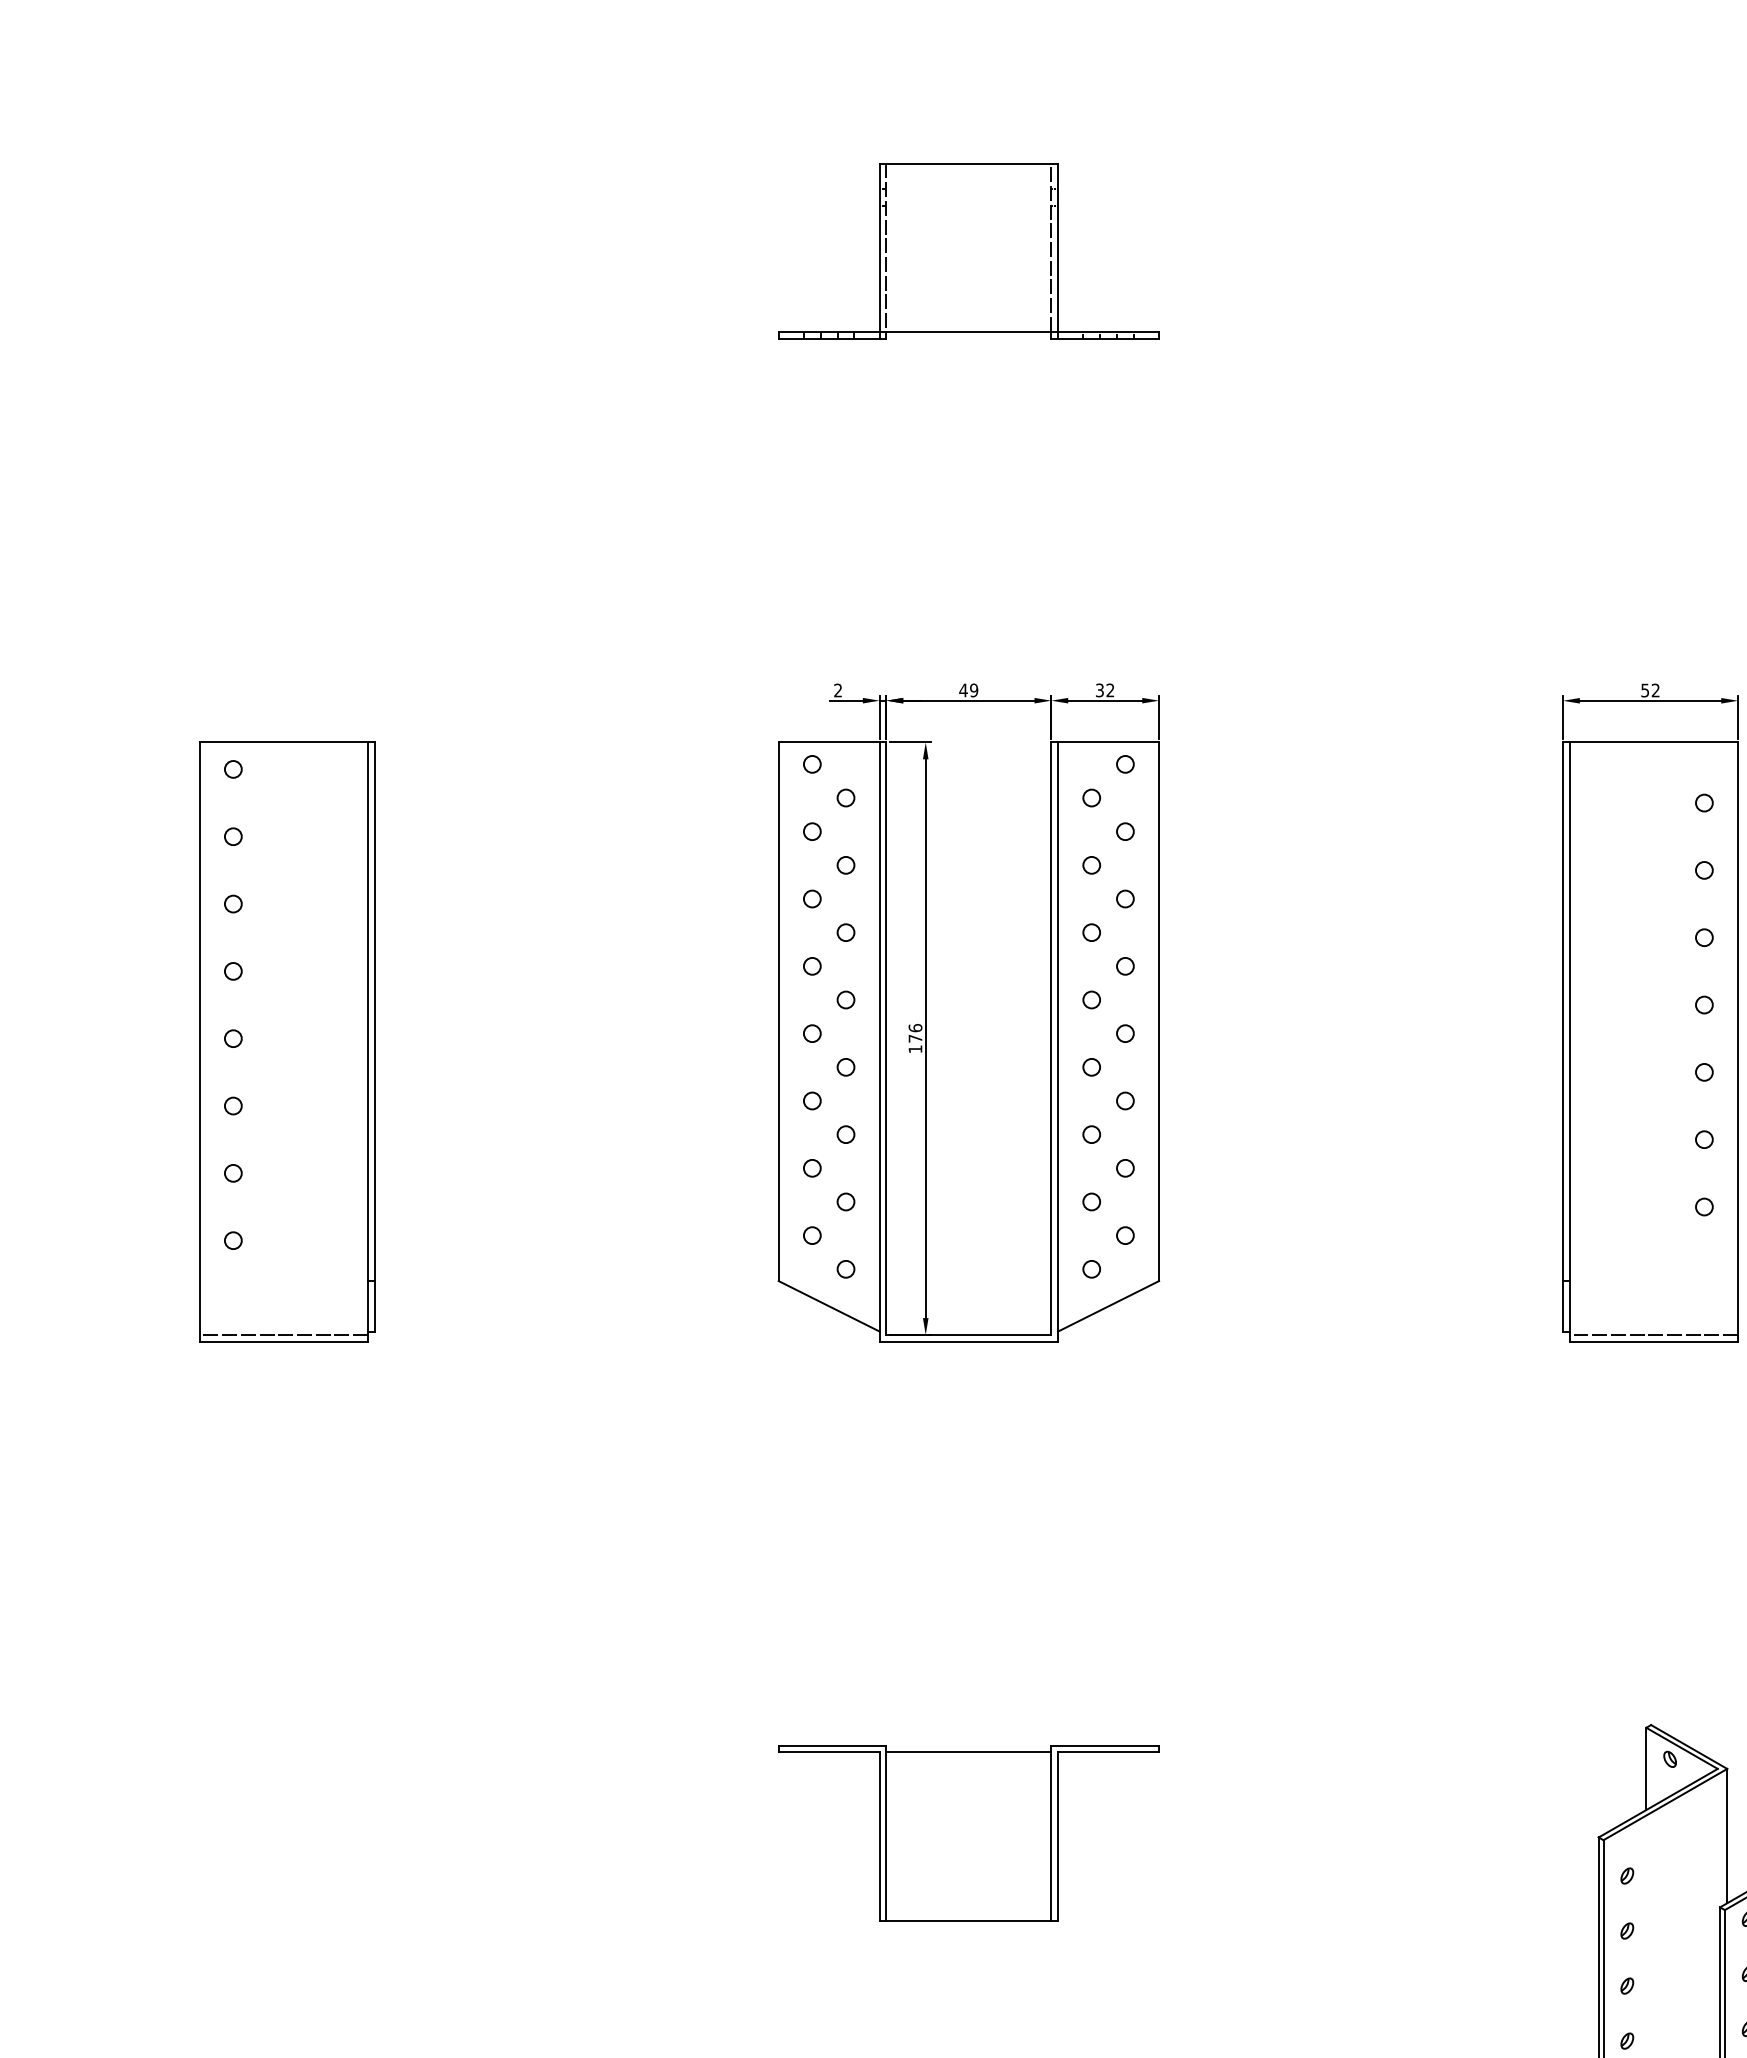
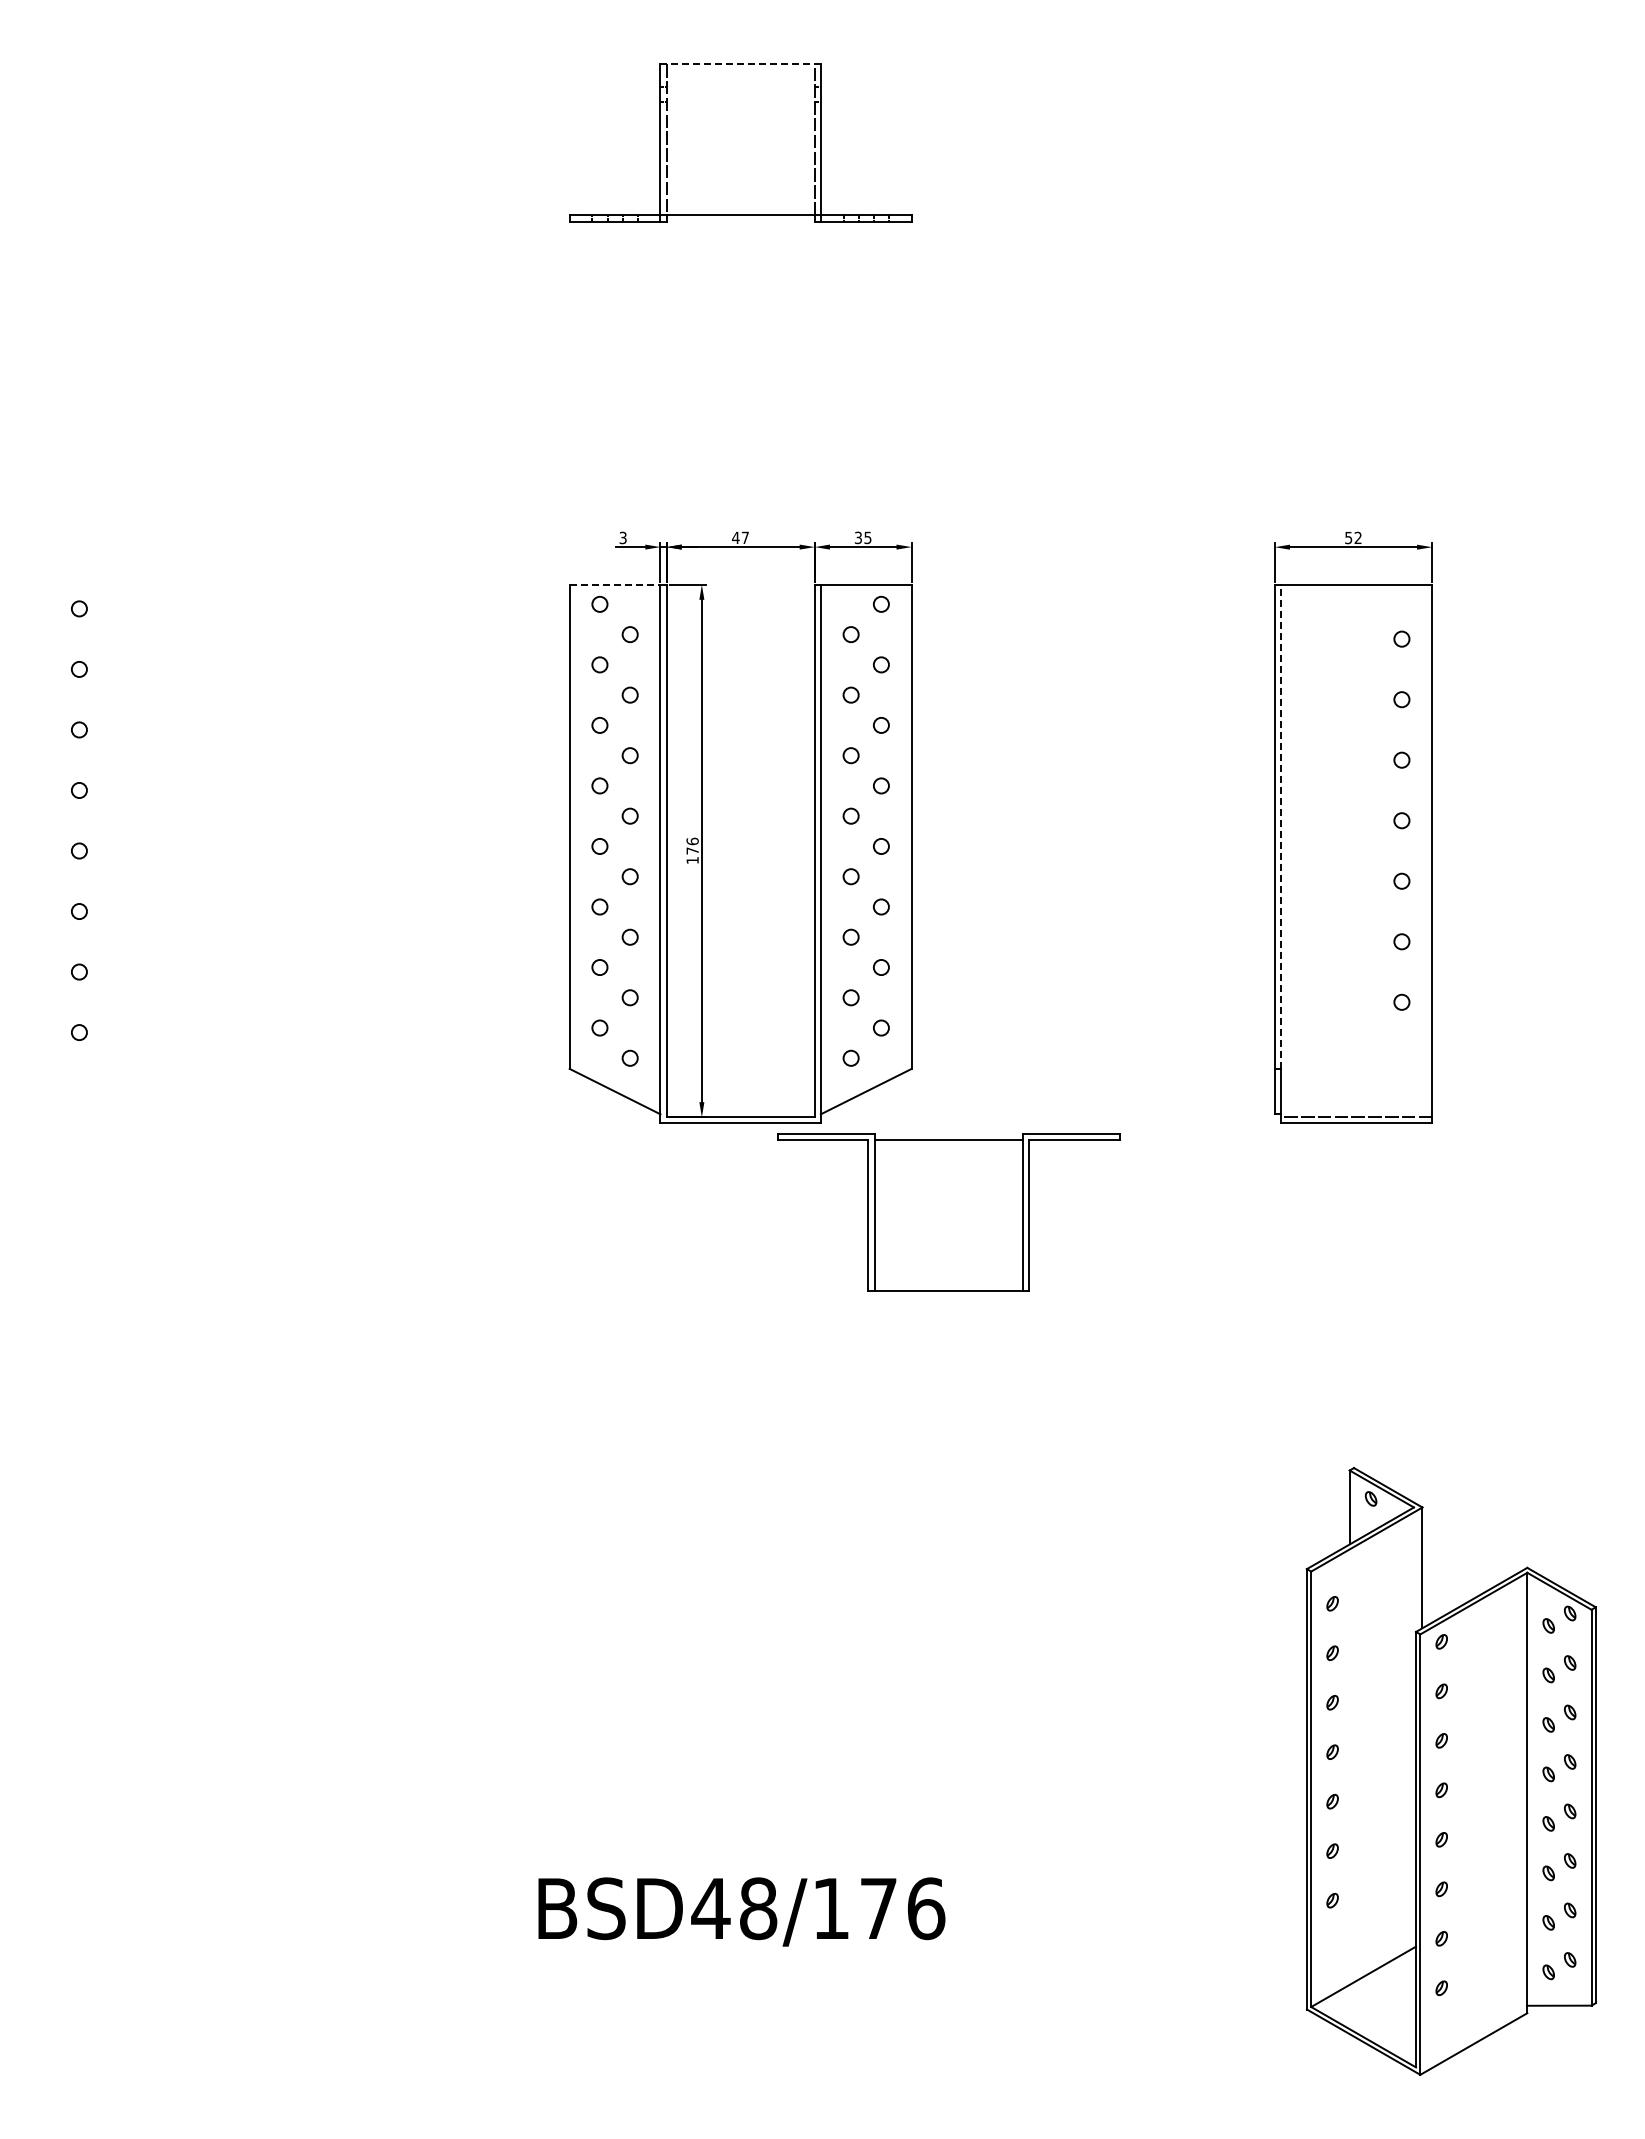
line: (969, 163) -> (741, 64), solid -> dashed
text: (974, 690) -> (745, 537), 49 -> 47
text: (1109, 690) -> (867, 537), 32 -> 35
text: (837, 691) -> (622, 538), 2 -> 3
line: (829, 742) -> (615, 584), solid -> dashed
line: (1569, 1011) -> (1280, 826), solid -> dashed
part: (286, 1041) -> (127, 853), removed
part: (968, 1833) -> (948, 1212), moved

